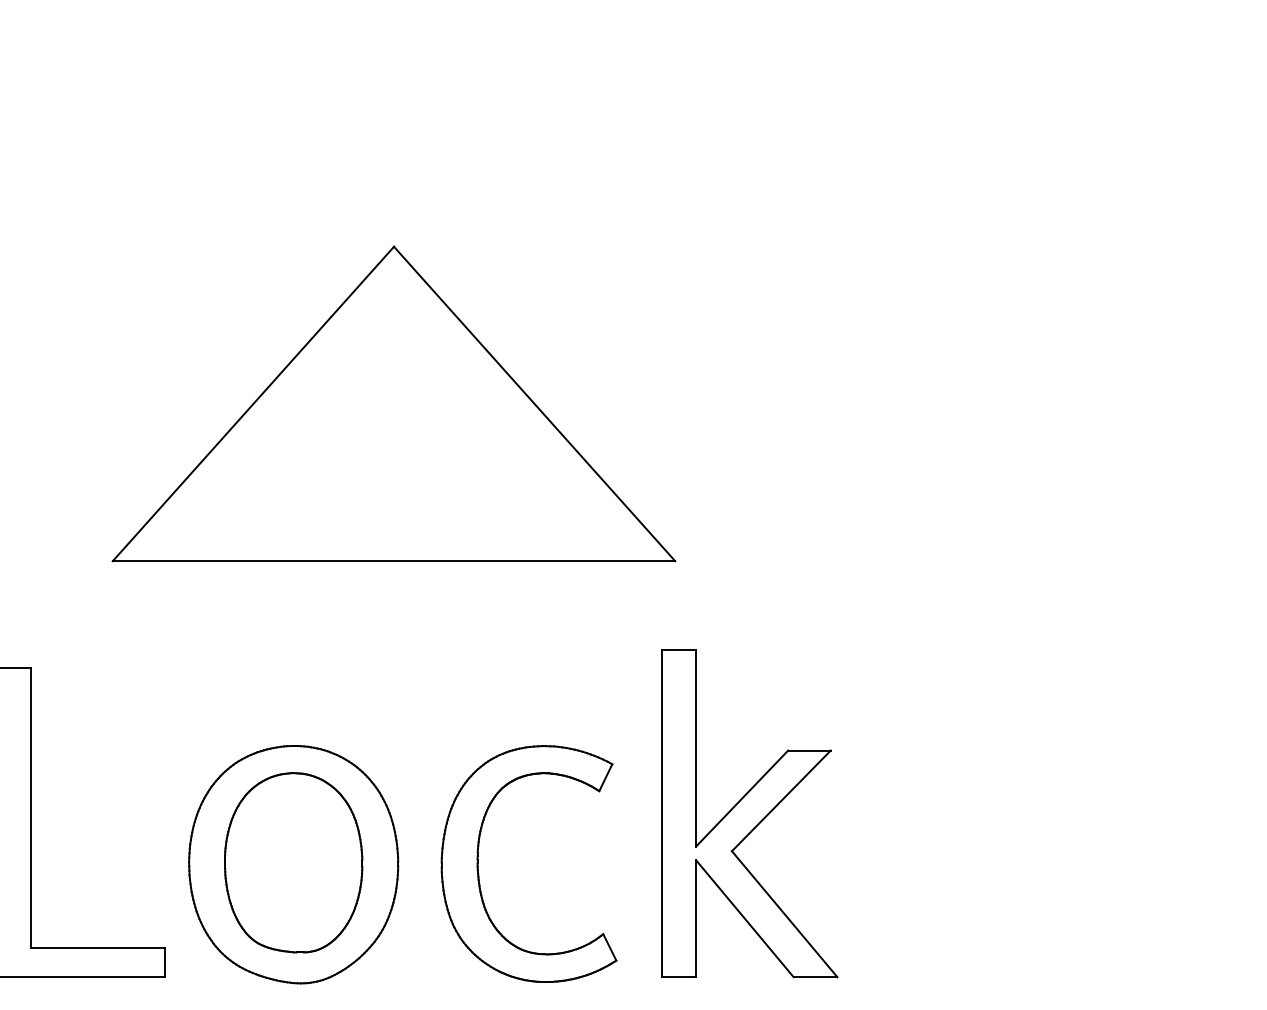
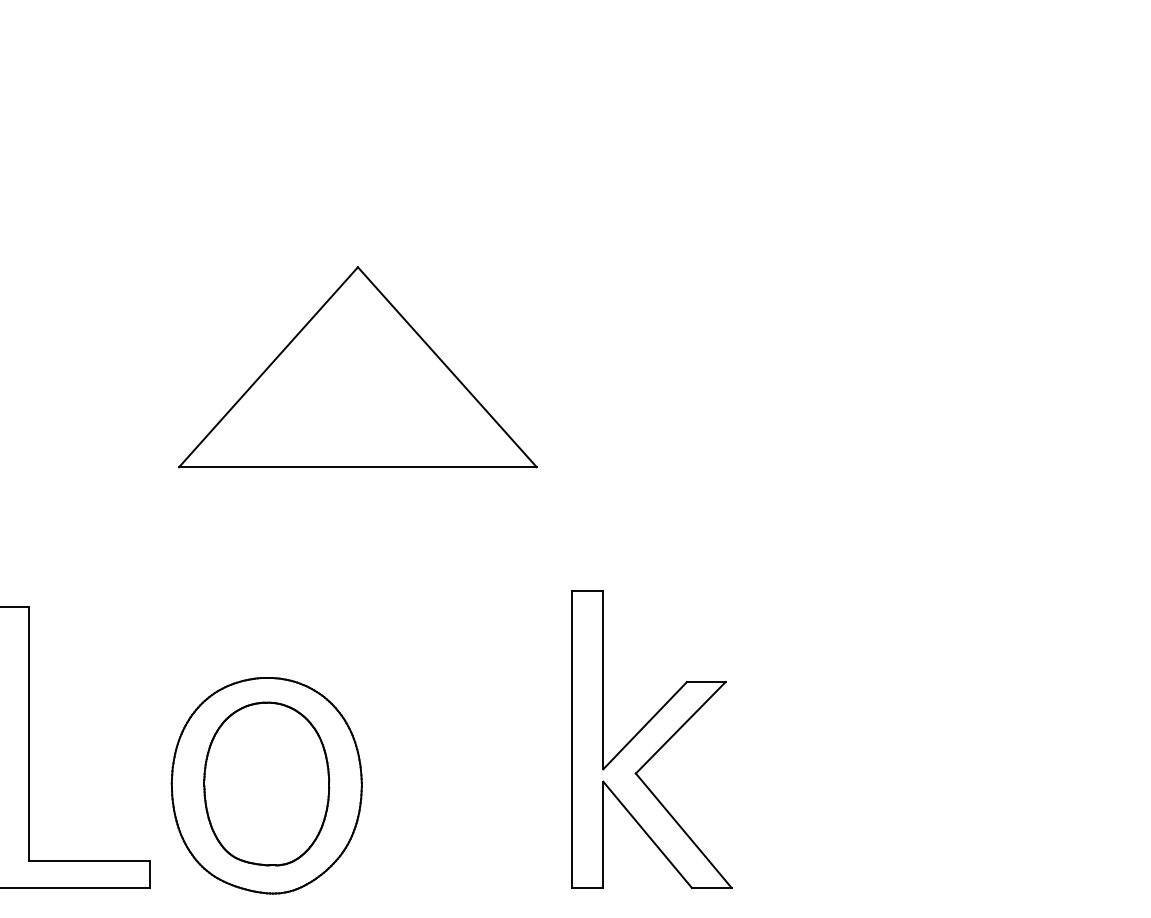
part: (393, 403) -> (357, 366), size x0.7
part: (749, 813) -> (651, 739), moved
part: (478, 863) -> (434, 784), removed

